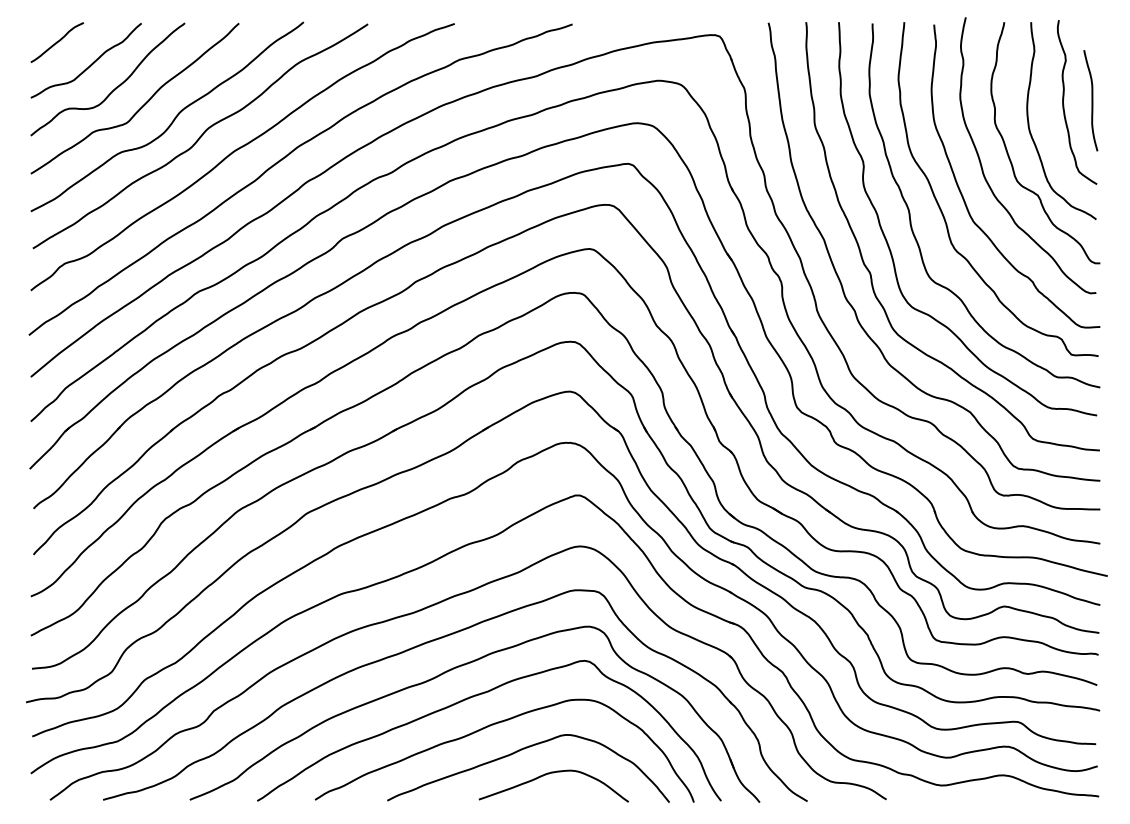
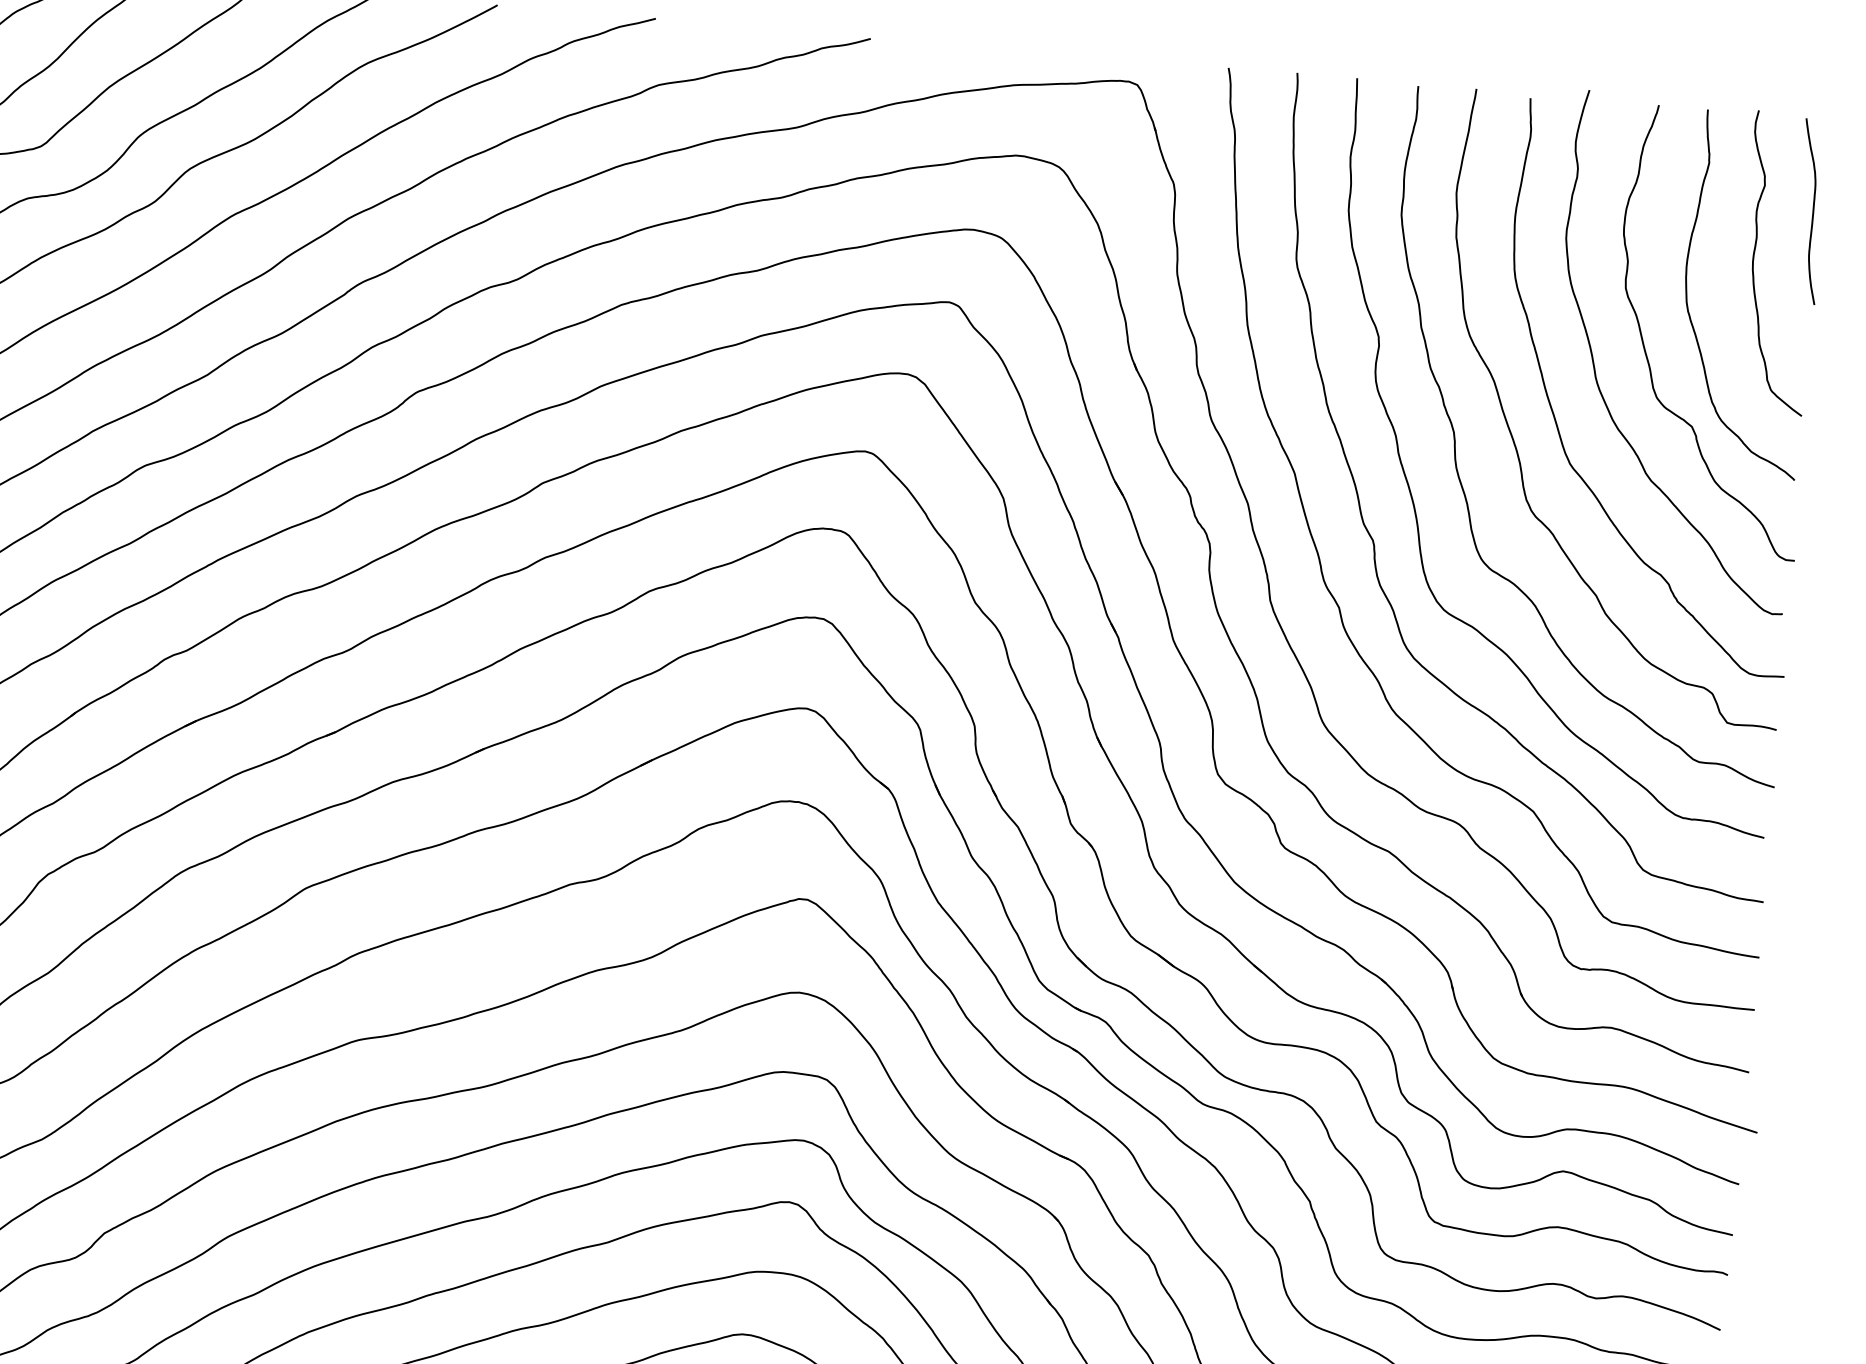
curve: (1091, 100) -> (1811, 211), moved

